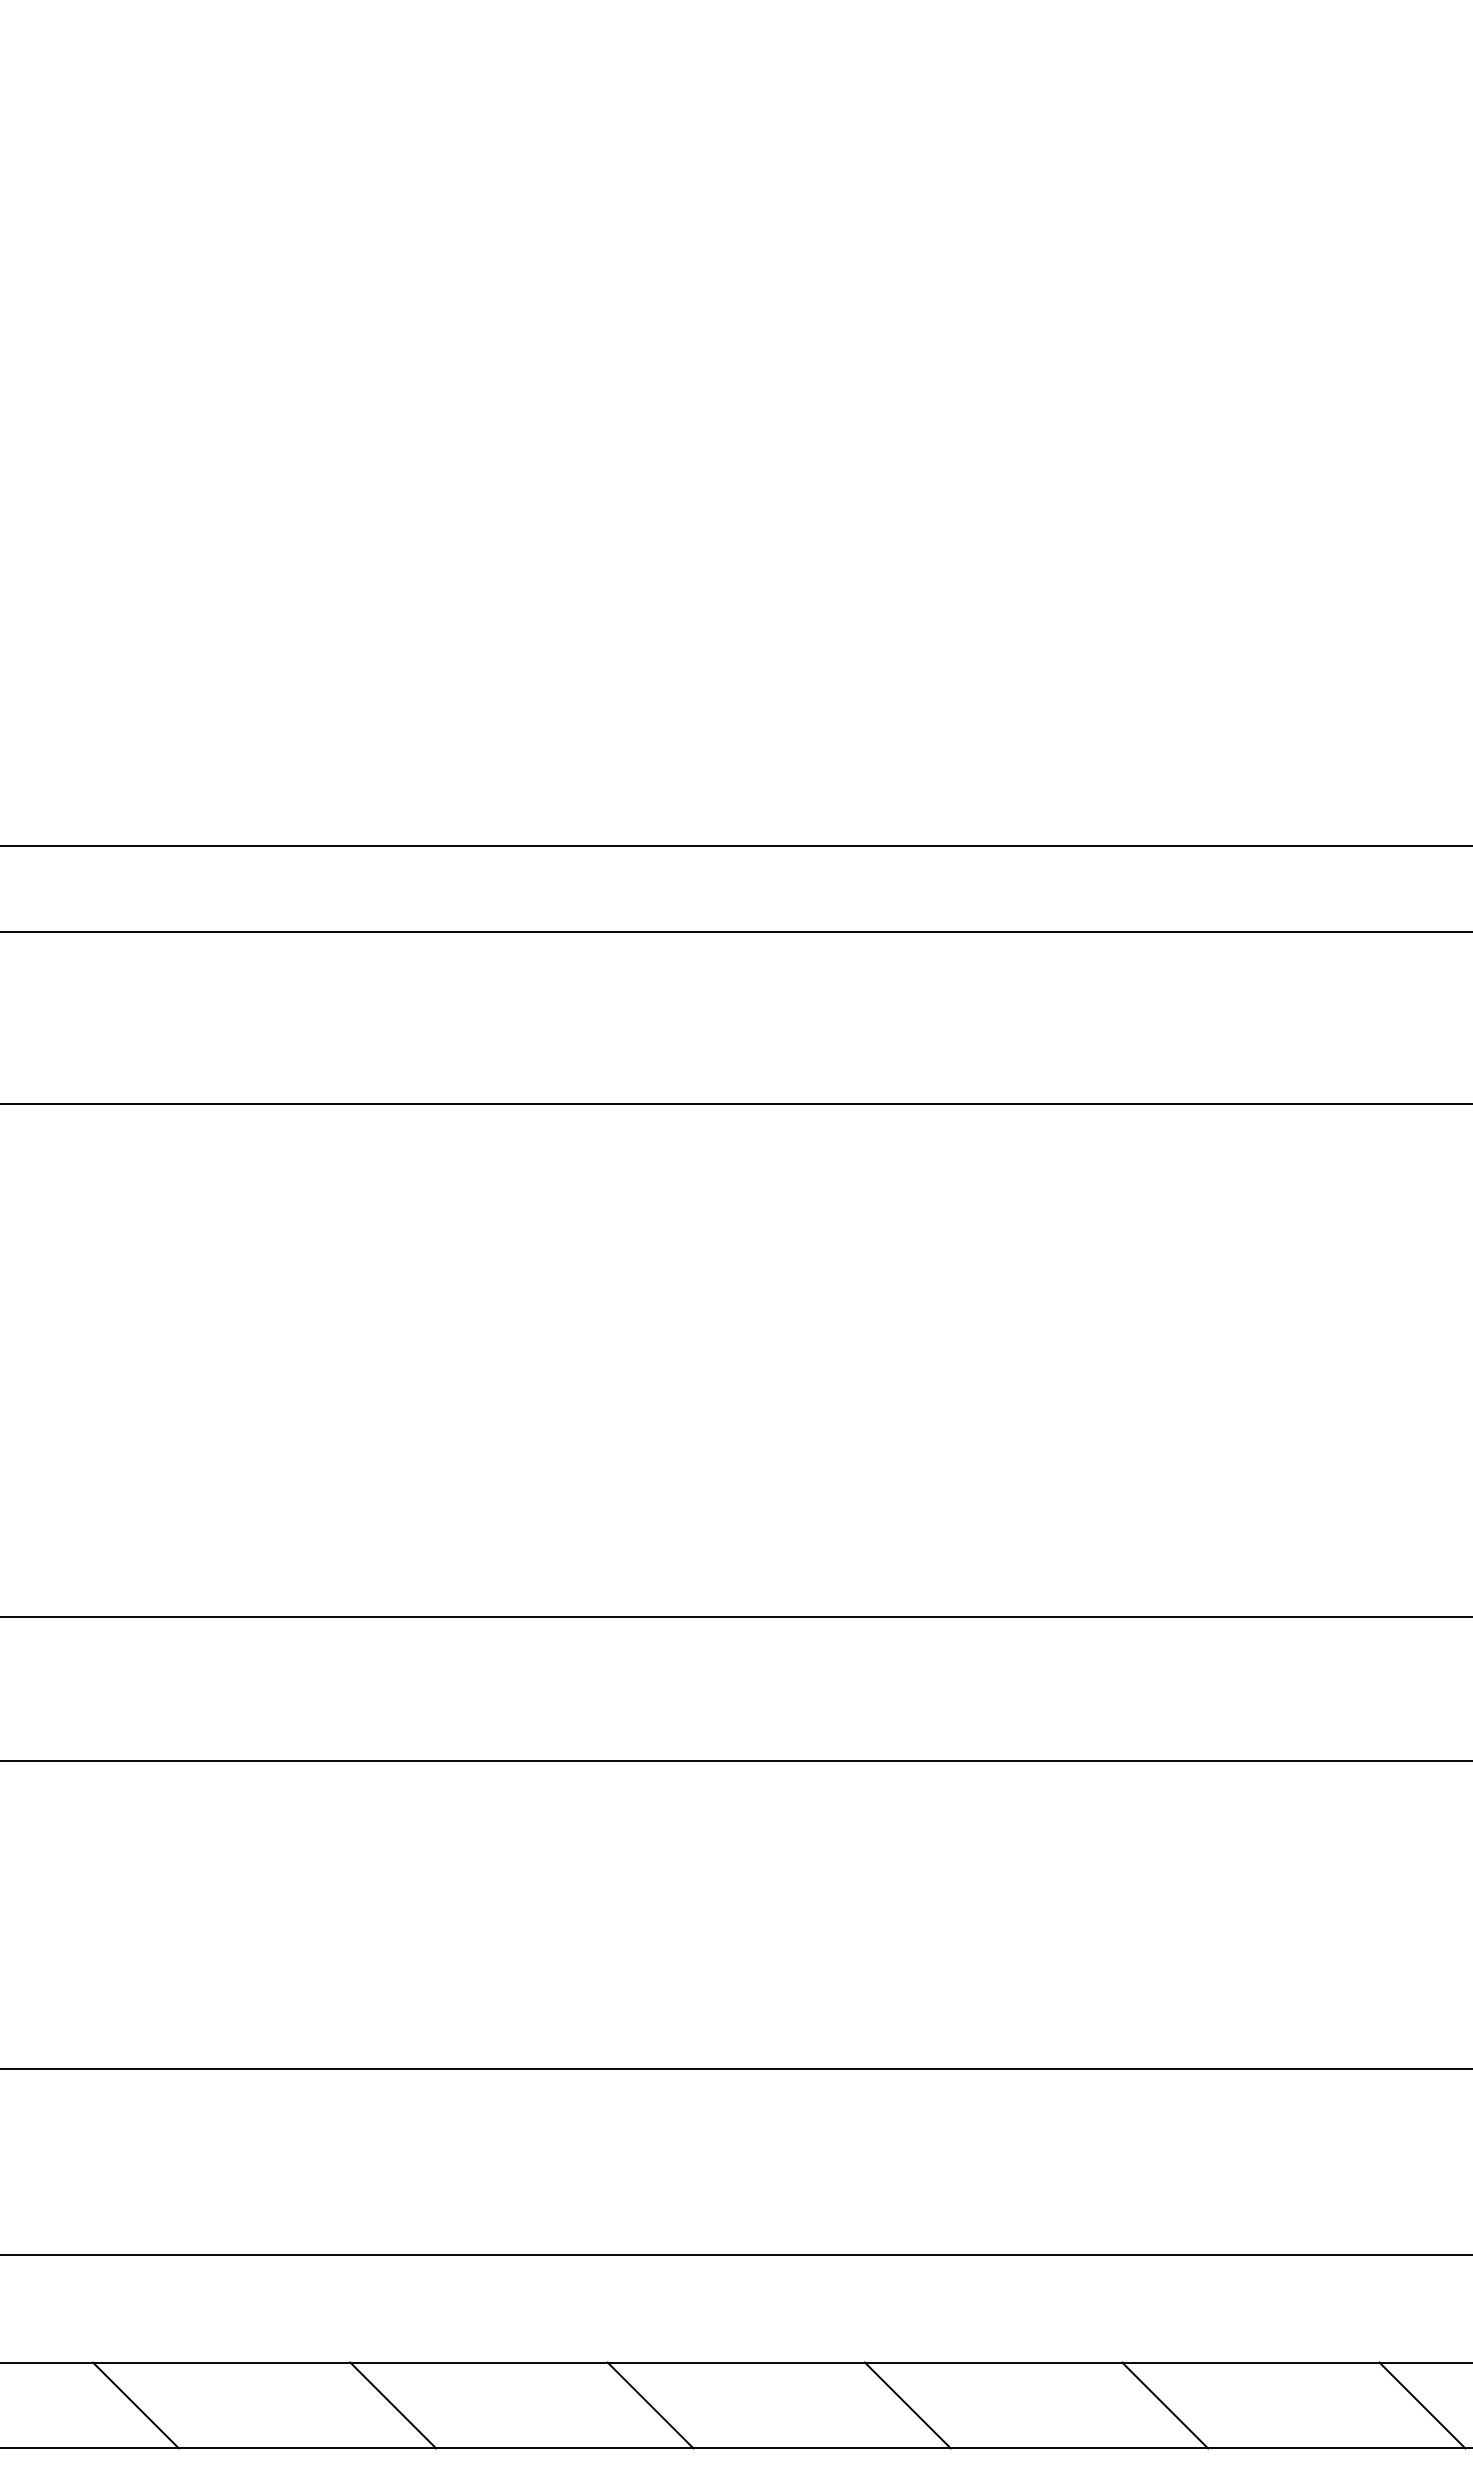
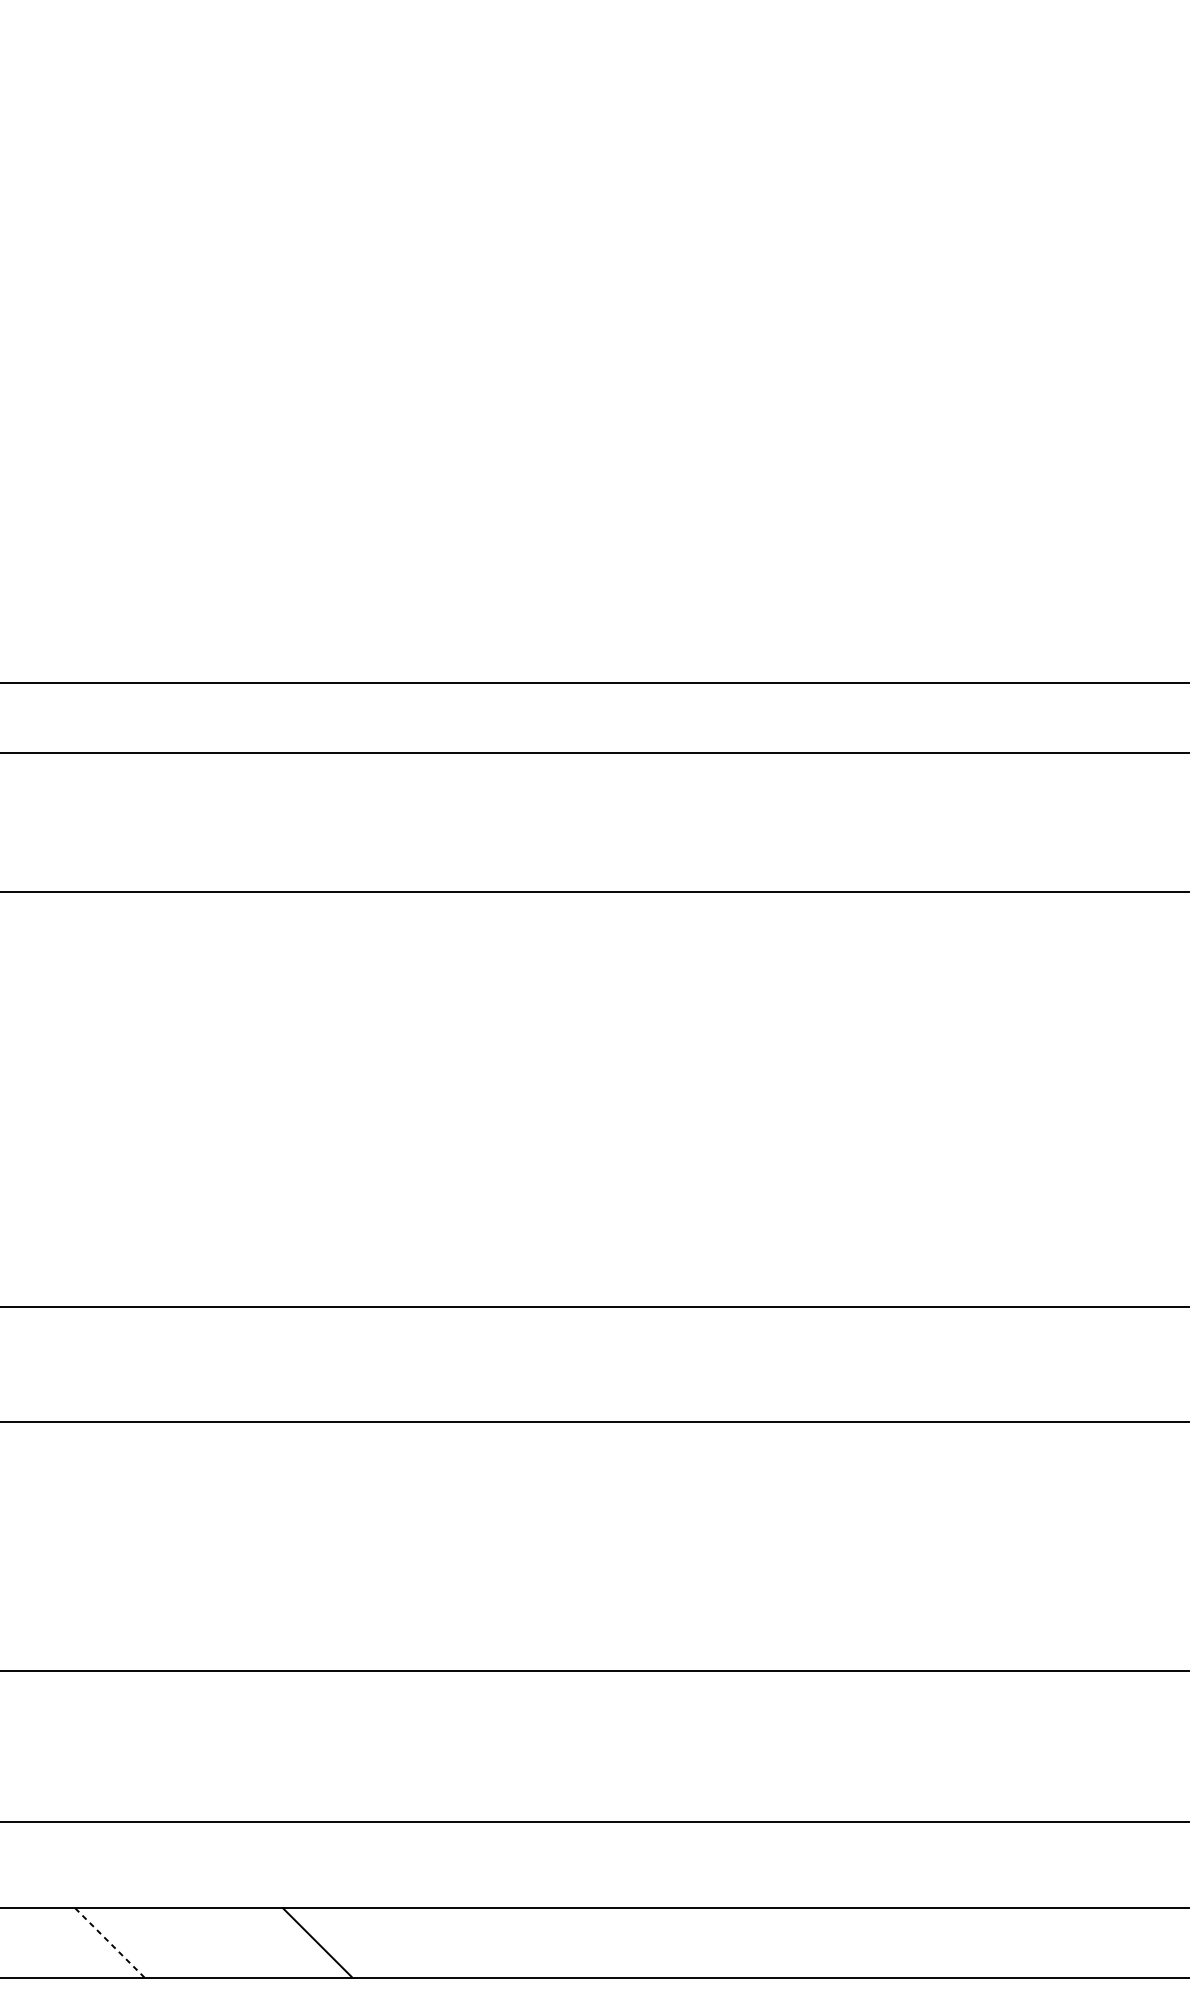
line: (135, 2405) -> (109, 1943), solid -> dashed
line: (650, 2405) -> (525, 1943), removed
line: (907, 2405) -> (733, 1943), removed
line: (1165, 2405) -> (941, 1943), removed
line: (1422, 2405) -> (1149, 1943), removed

